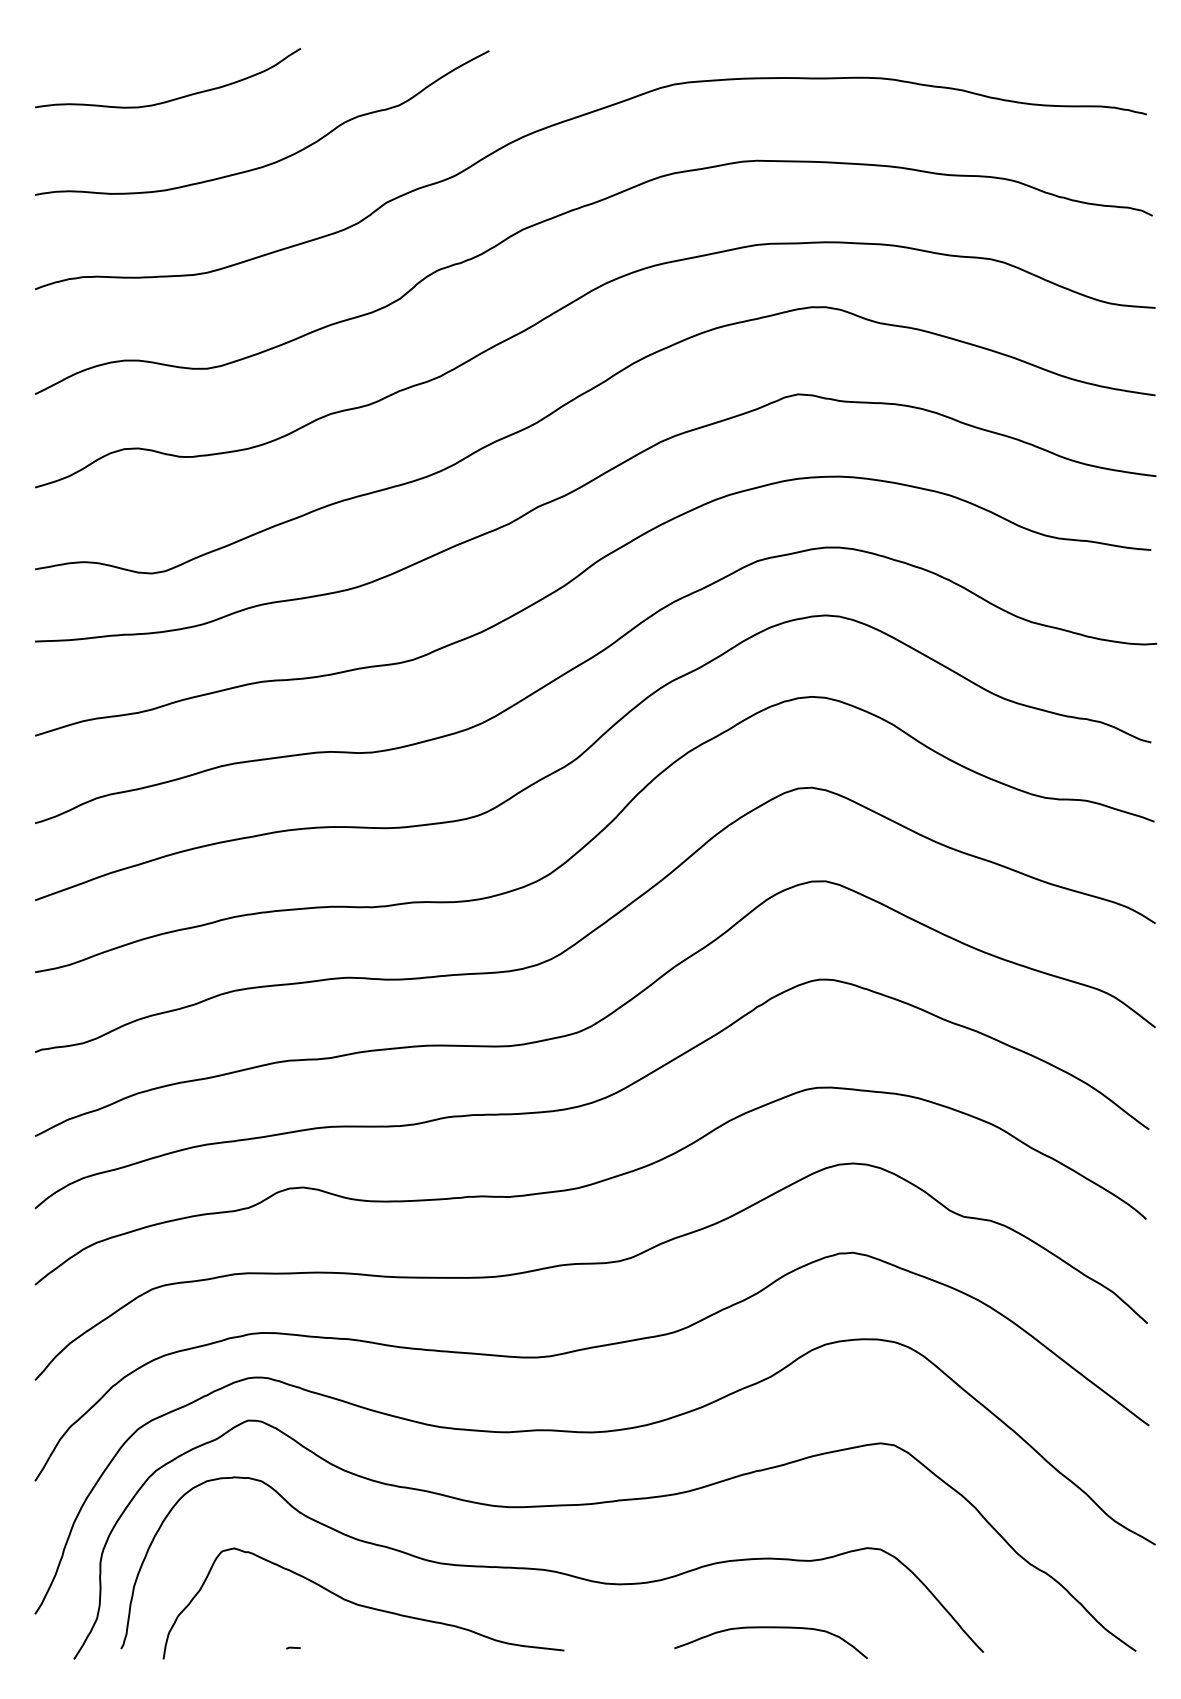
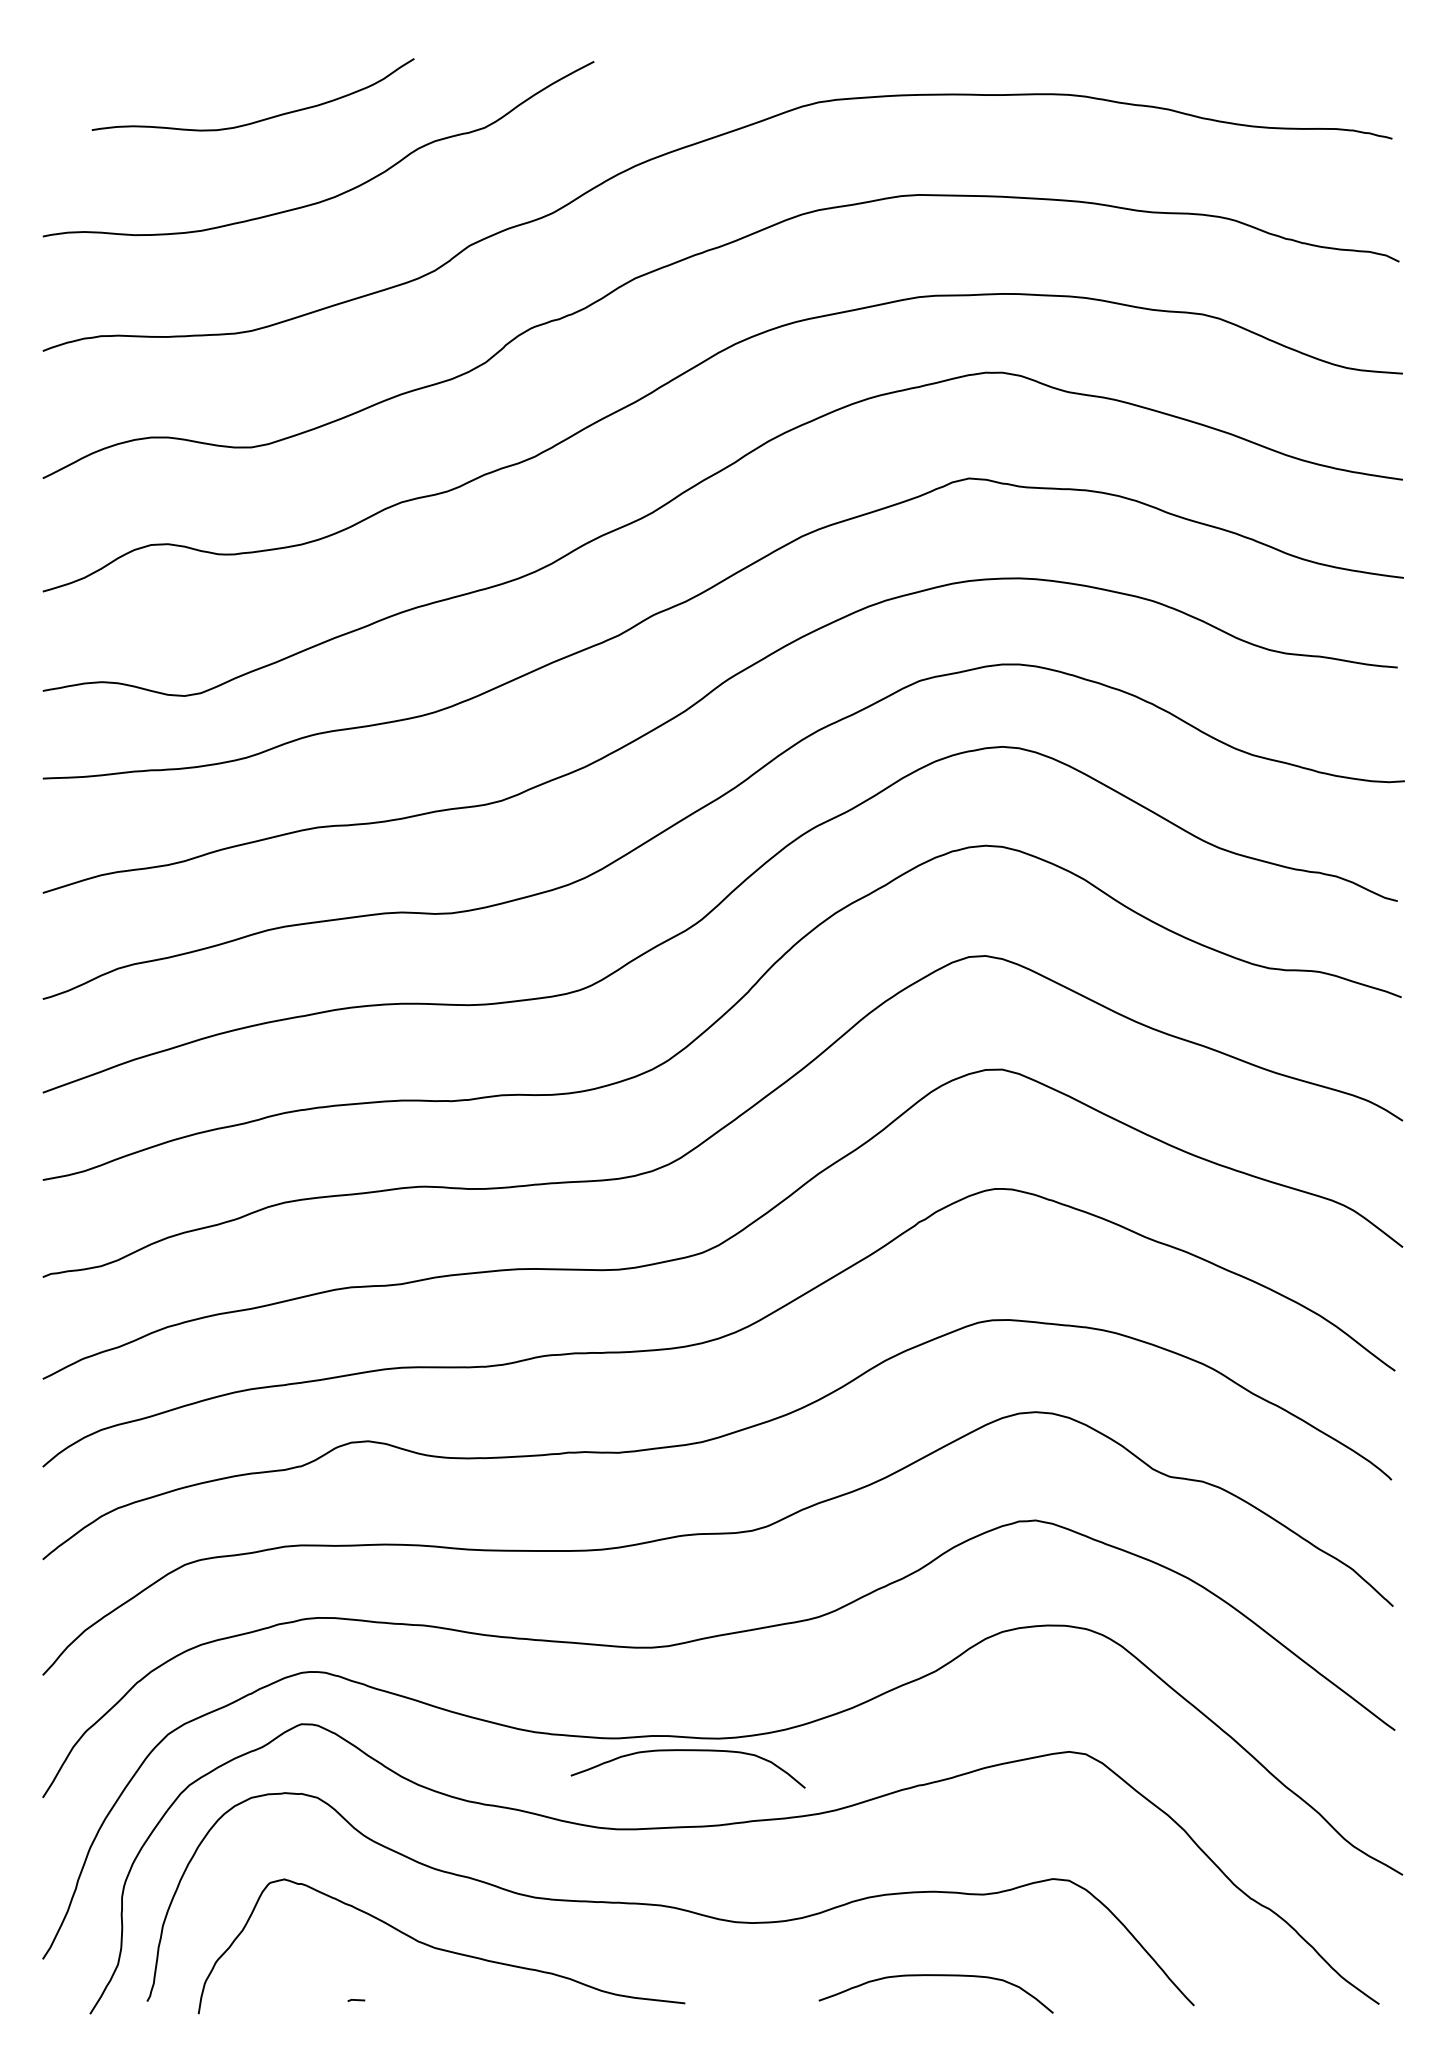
curve: (171, 99) -> (257, 120), moved
curve: (566, 1443) -> (687, 1751), added

